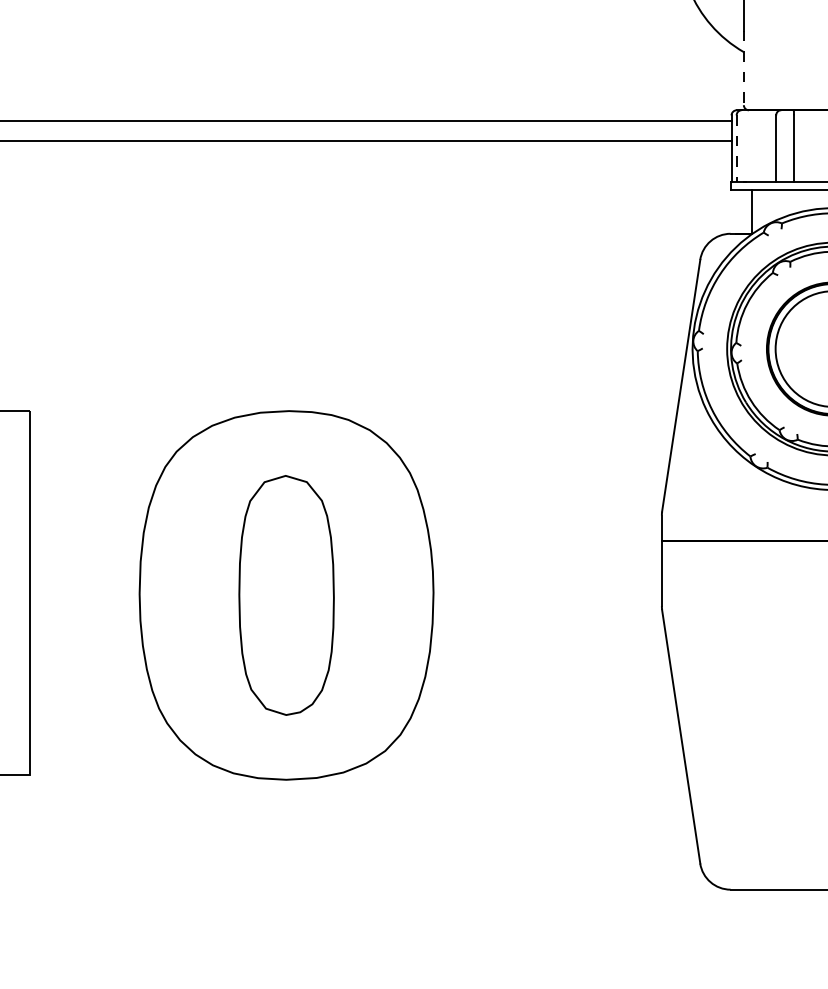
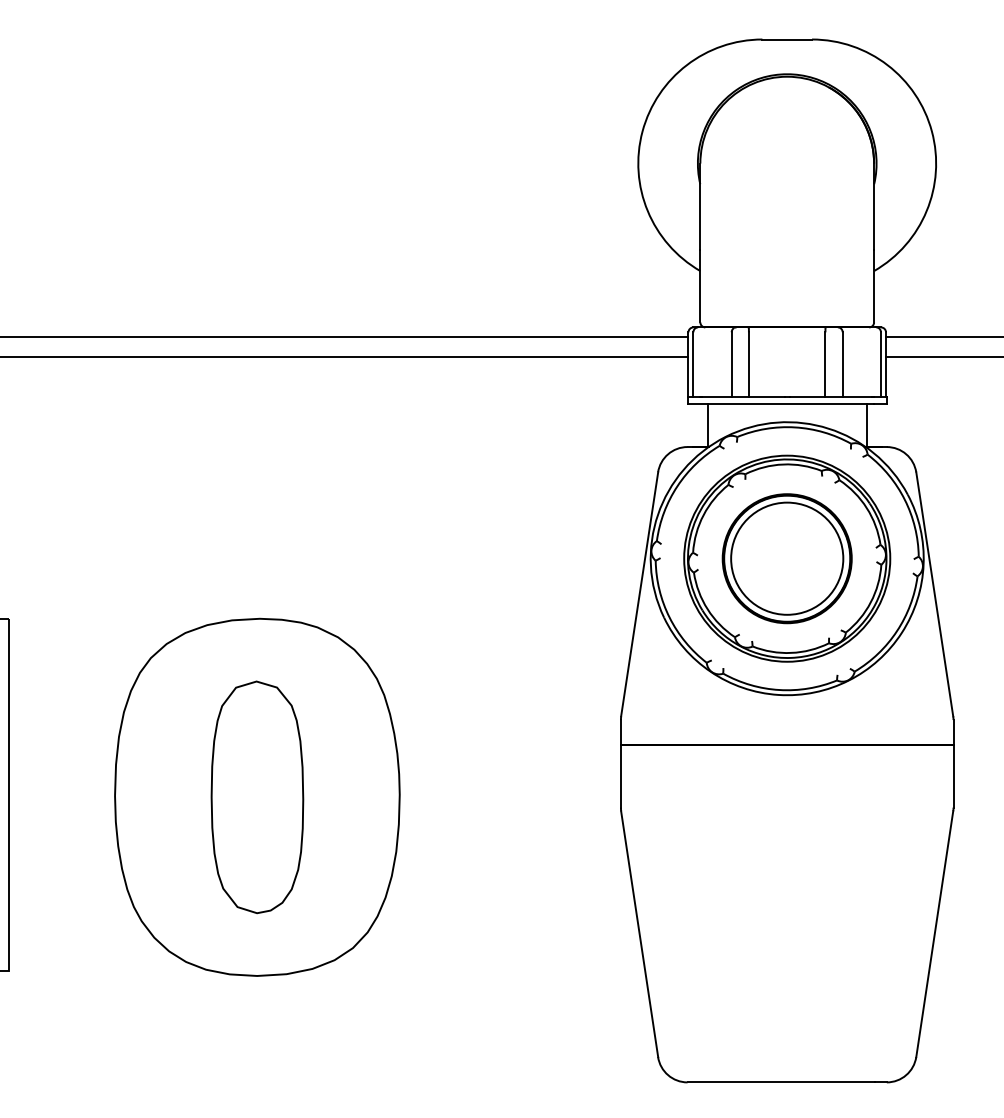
line: (743, 68) -> (700, 286), dashed -> solid
line: (736, 149) -> (693, 365), dashed -> solid

